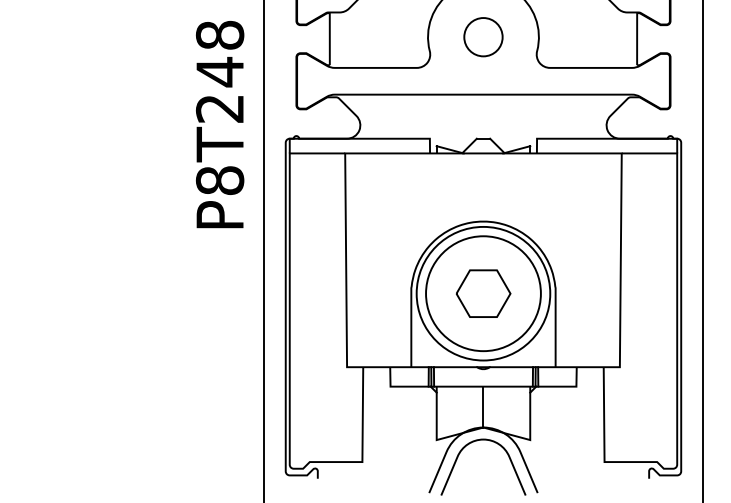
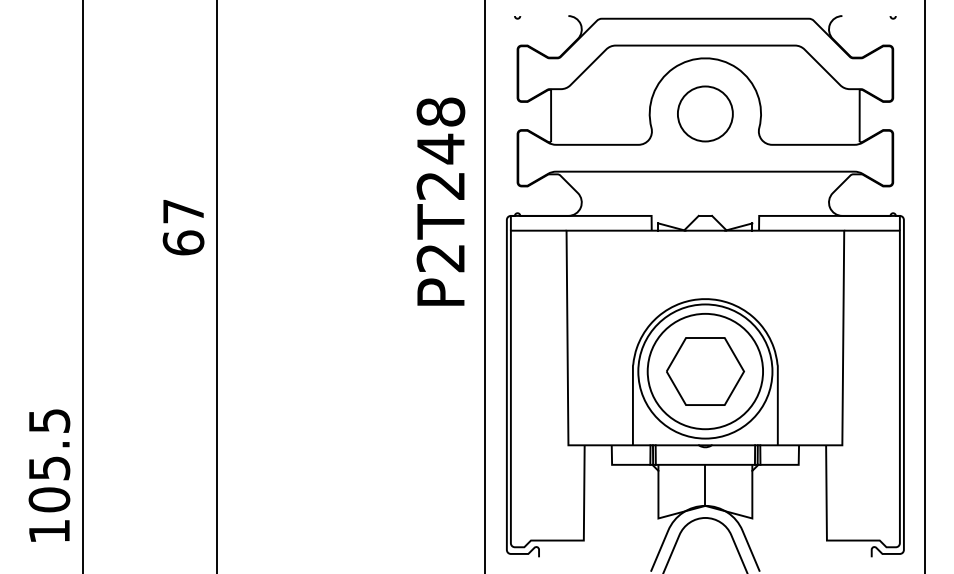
circle: (482, 36) -> (704, 113), size x1.43
text: (219, 180) -> (440, 257), P8T248 -> P2T248
part: (483, 293) -> (705, 371), size x1.43

